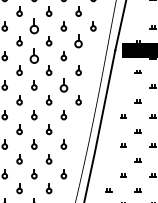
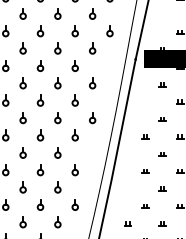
part: (34, 26) -> (40, 31), size x0.62
part: (78, 41) -> (92, 48), size x0.71
part: (34, 55) -> (40, 65), size x0.62
part: (63, 85) -> (74, 100), size x0.71

